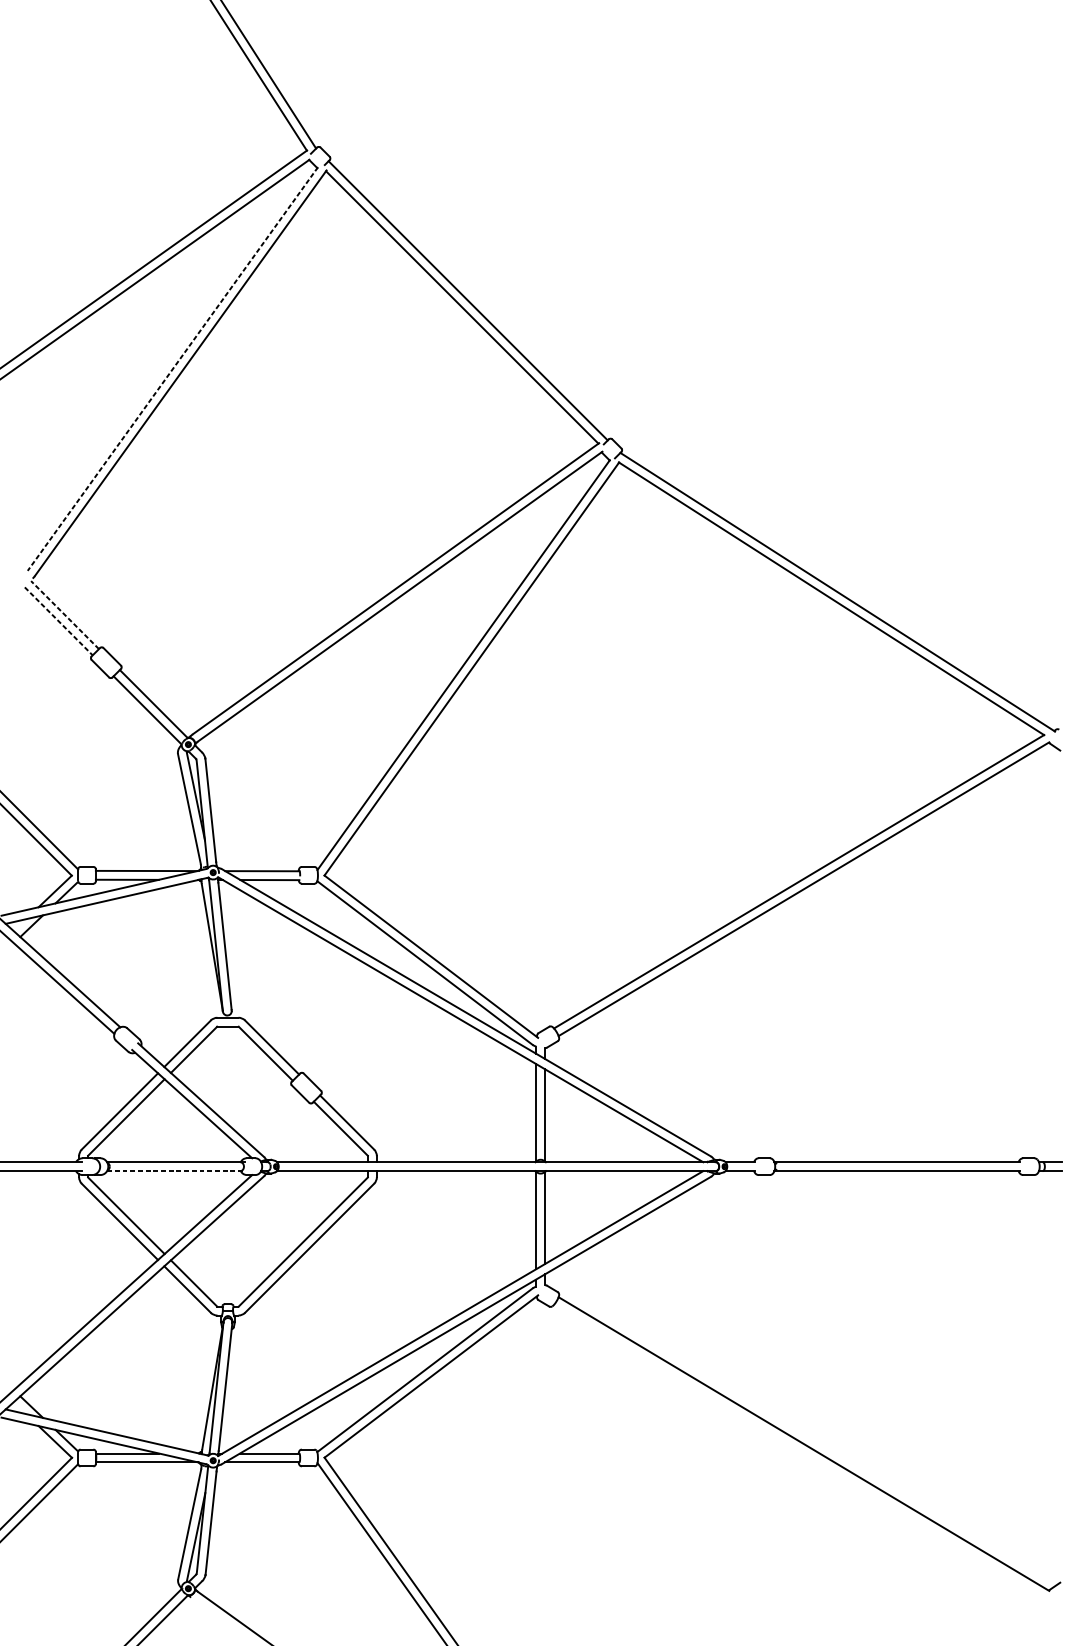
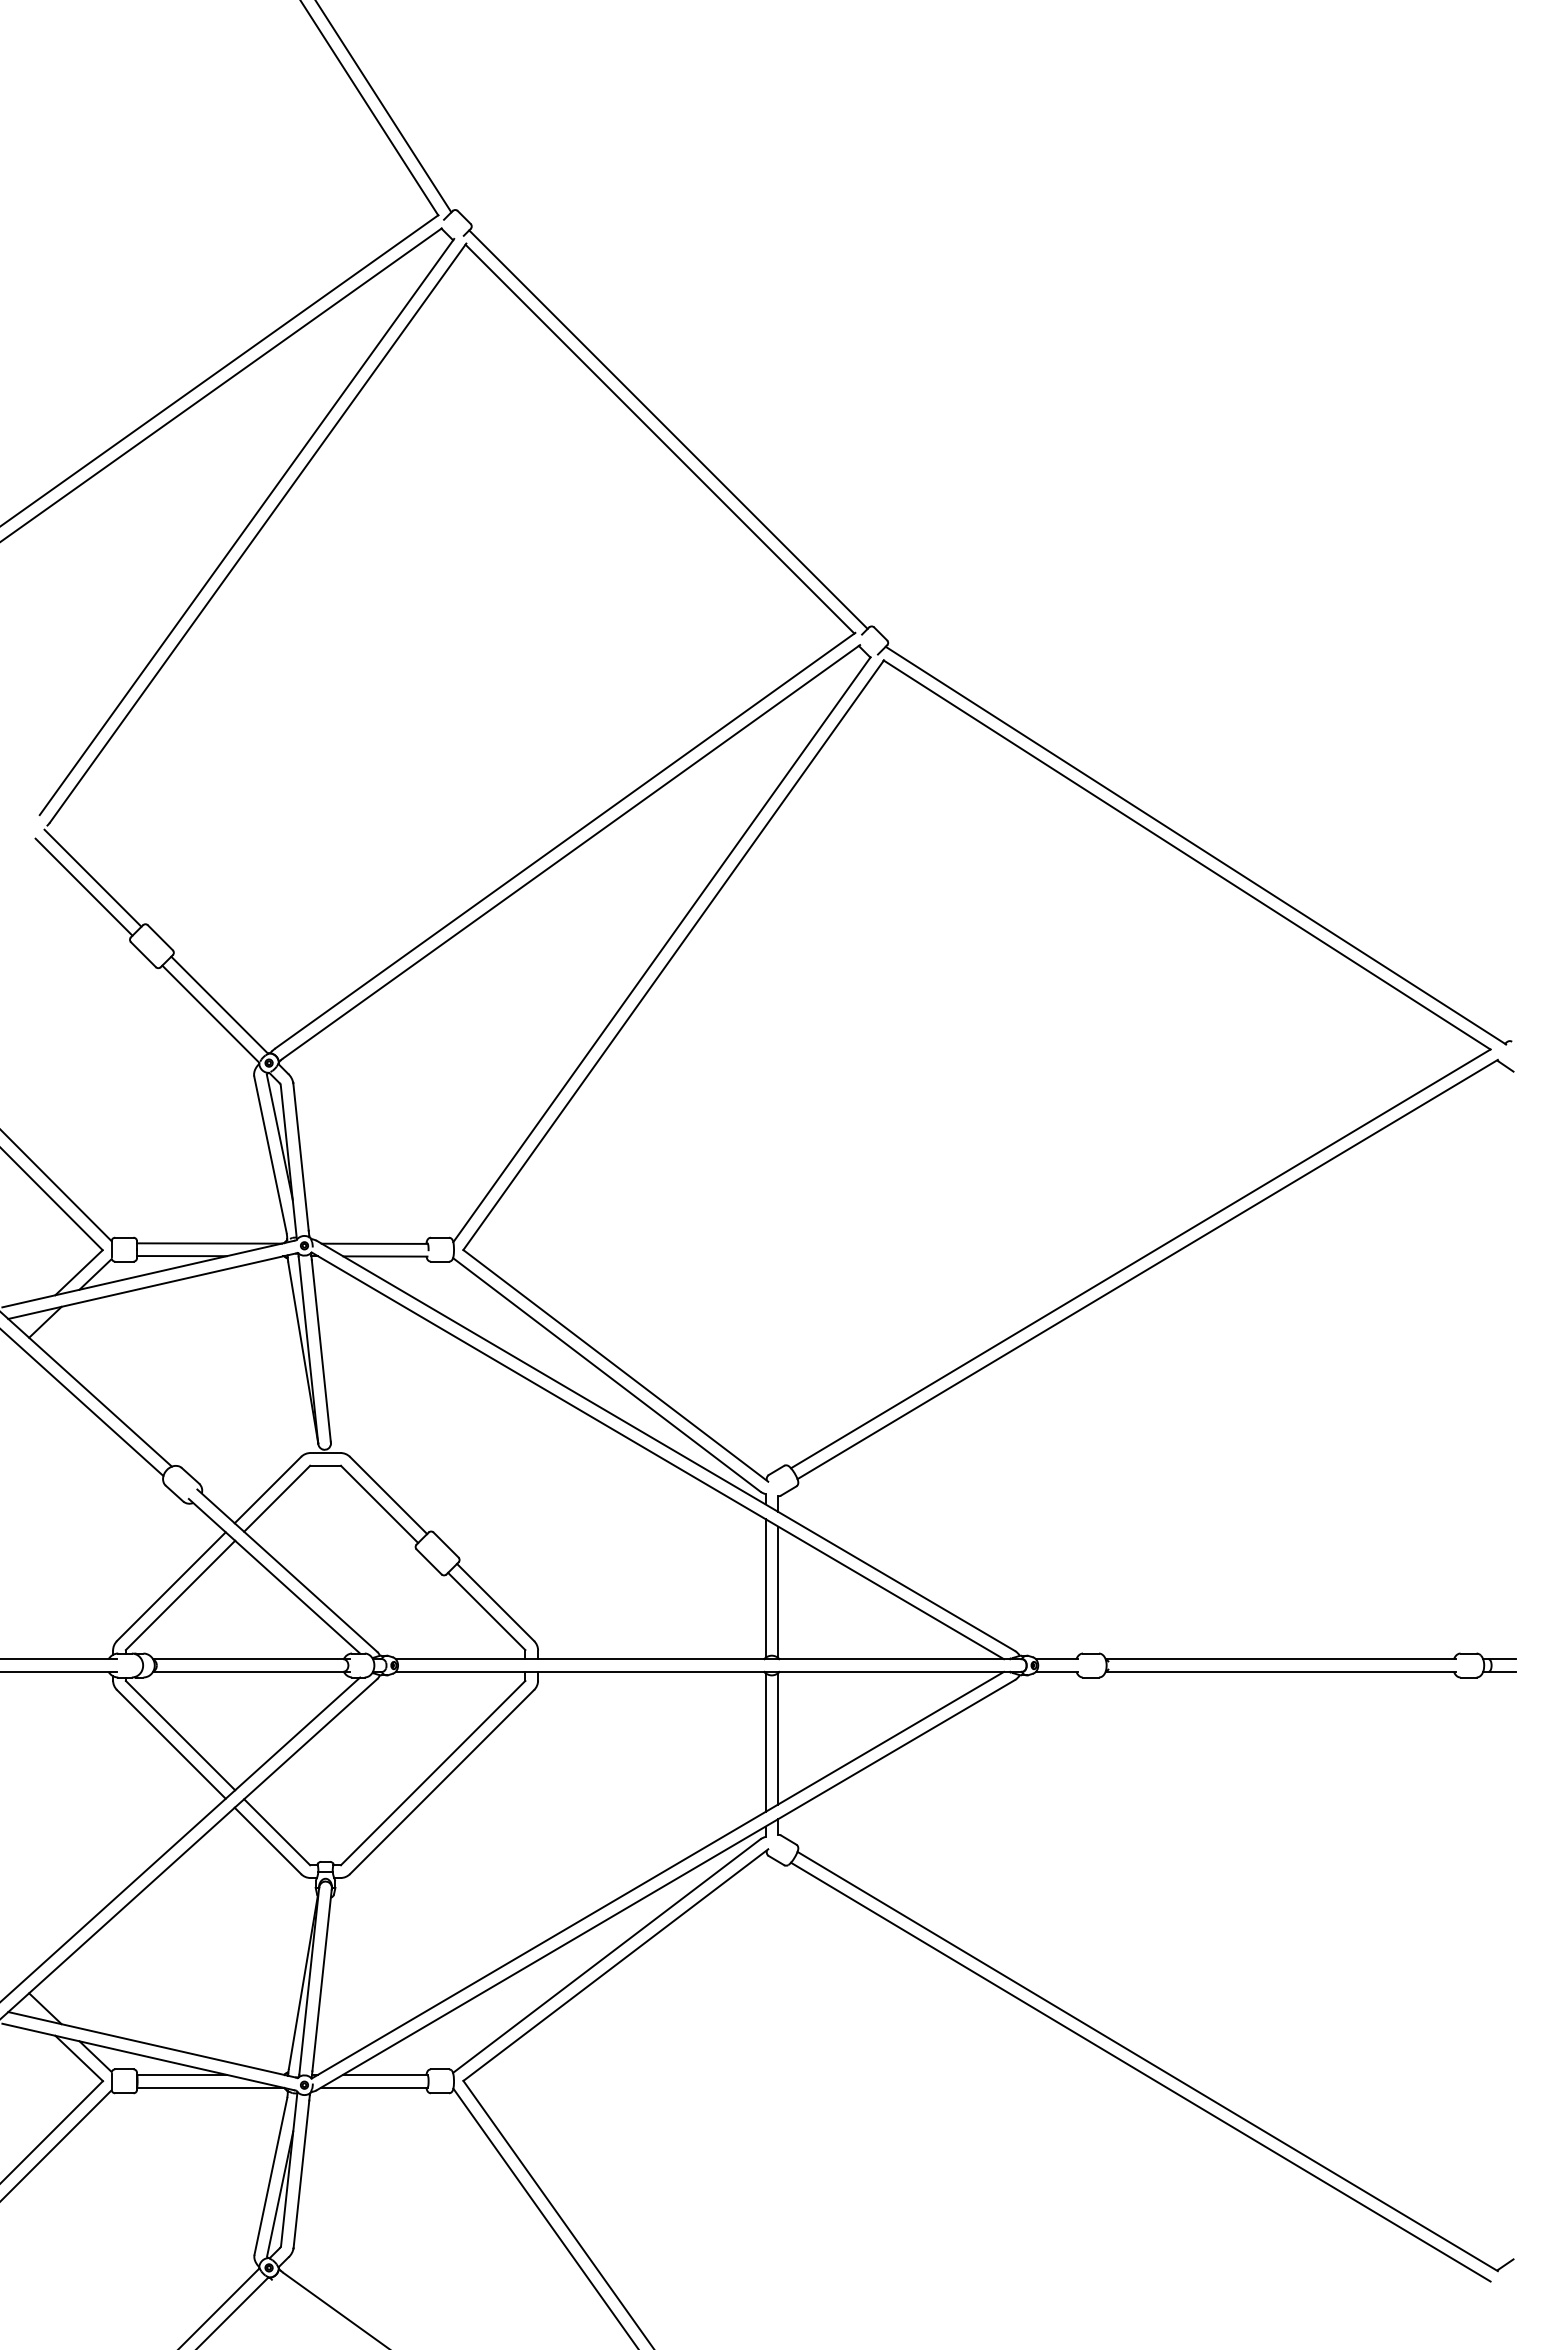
line: (172, 369) -> (246, 527), dashed -> solid
line: (65, 615) -> (93, 878), dashed -> solid
line: (59, 621) -> (84, 887), dashed -> solid
line: (176, 1170) -> (252, 1671), dashed -> solid
line: (798, 1451) -> (1140, 2071), added

